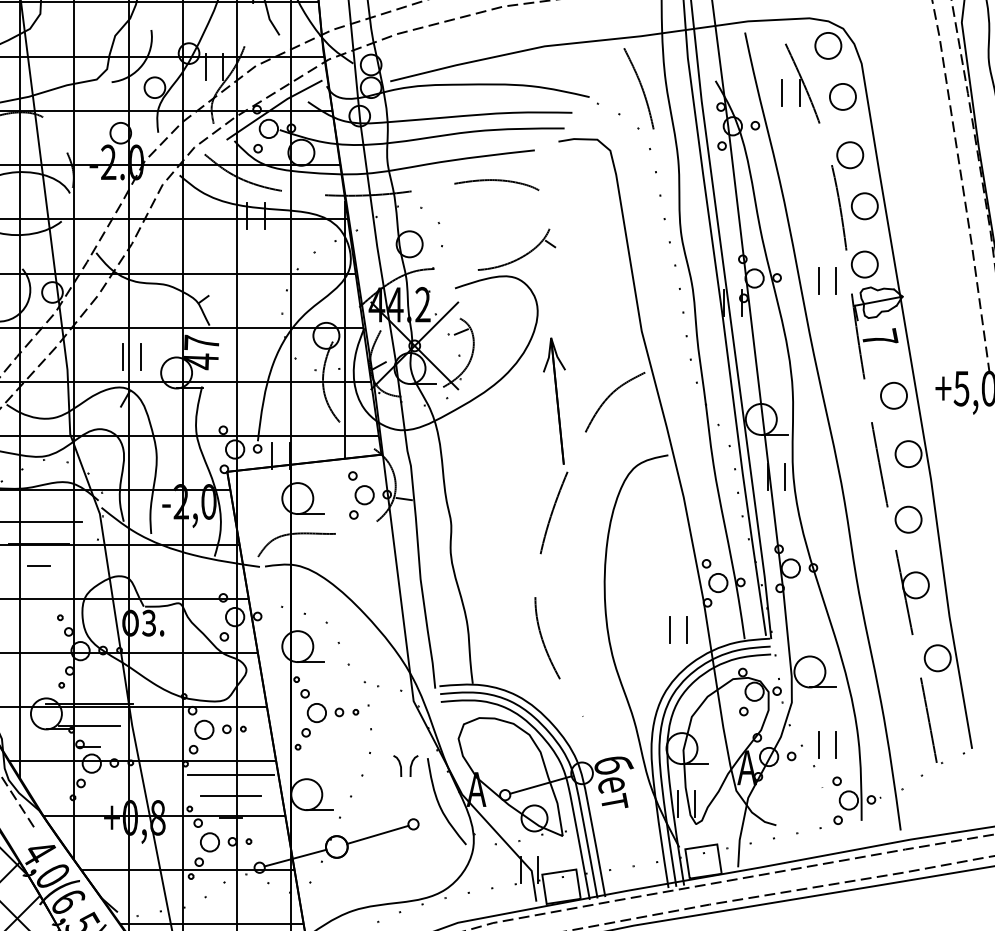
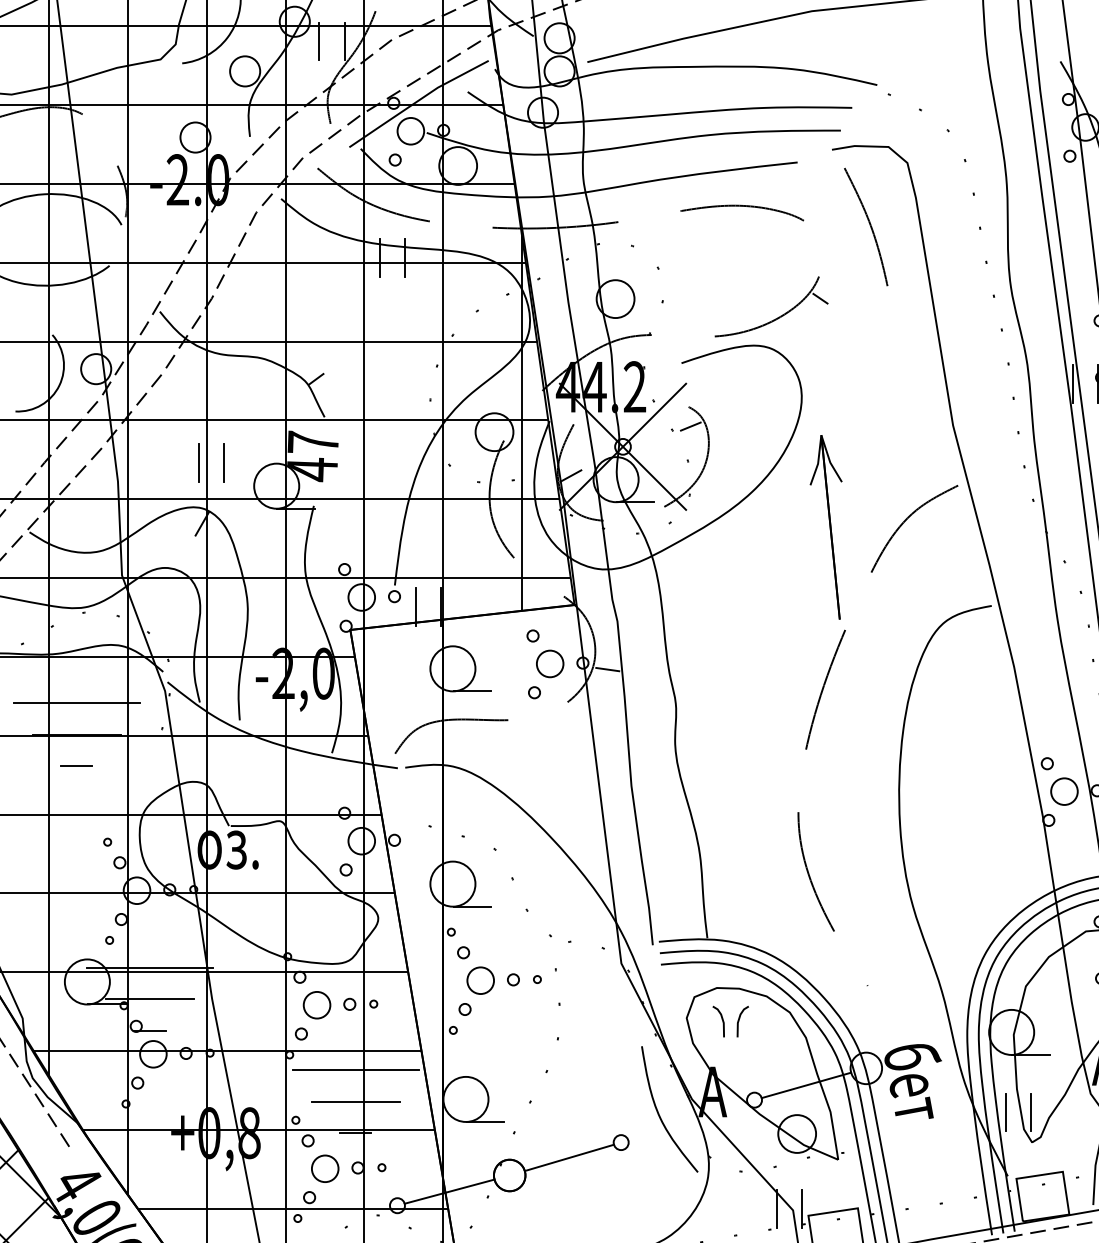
curve: (640, 86) -> (868, 223), moved
part: (670, 629) -> (994, 859), removed
part: (405, 765) -> (730, 1020), moved

